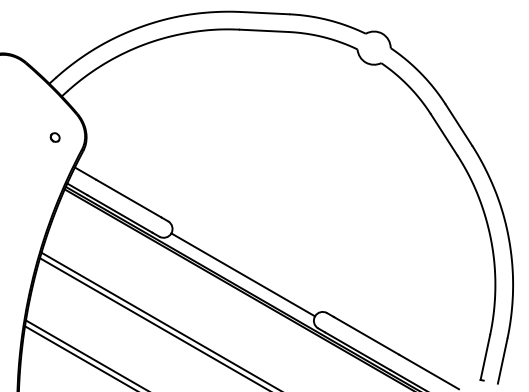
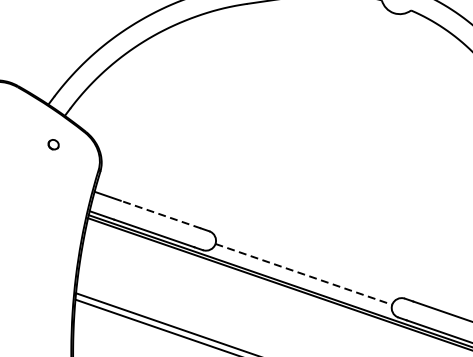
part: (54, 137) -> (52, 144), moved
line: (128, 198) -> (160, 214), solid -> dashed
line: (243, 274) -> (304, 273), solid -> dashed

